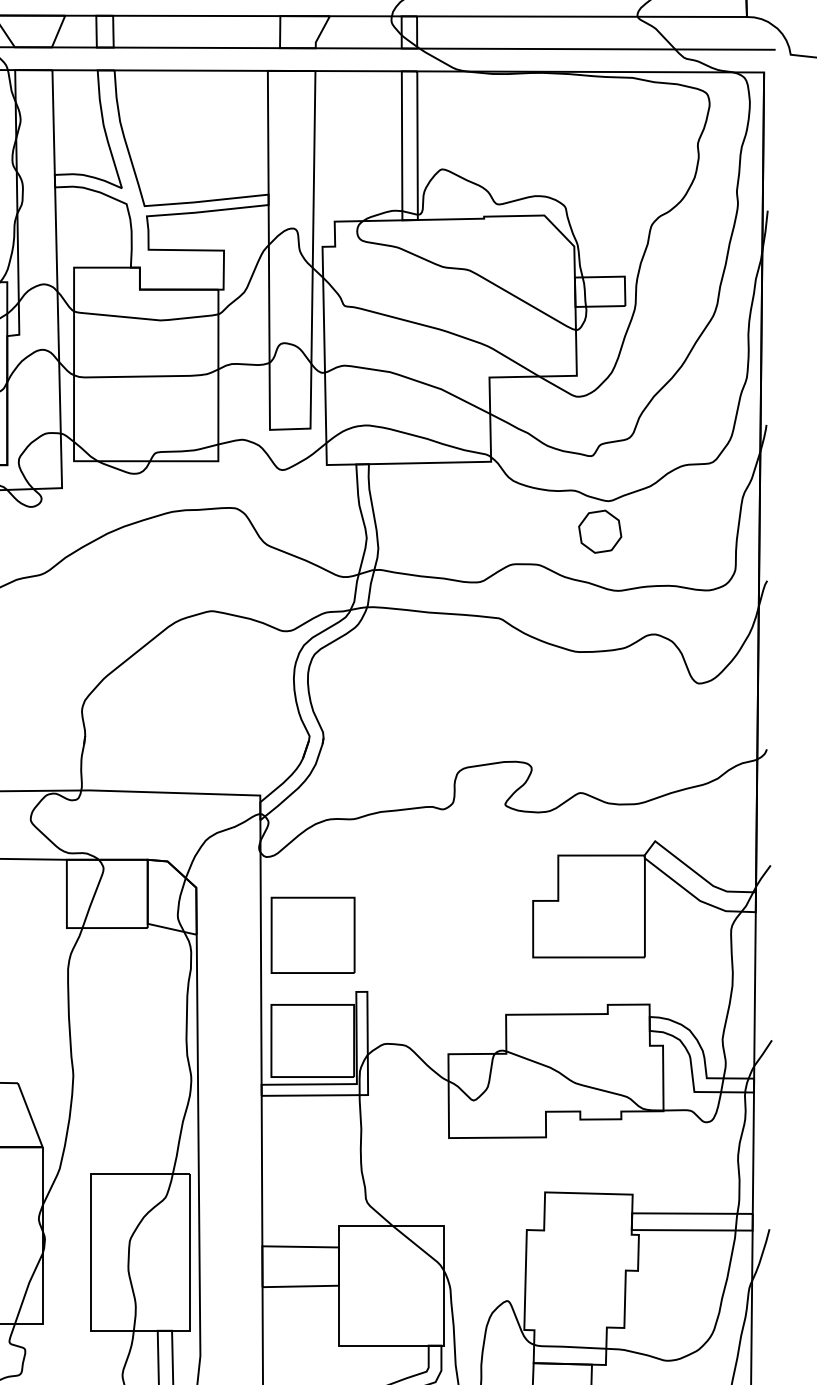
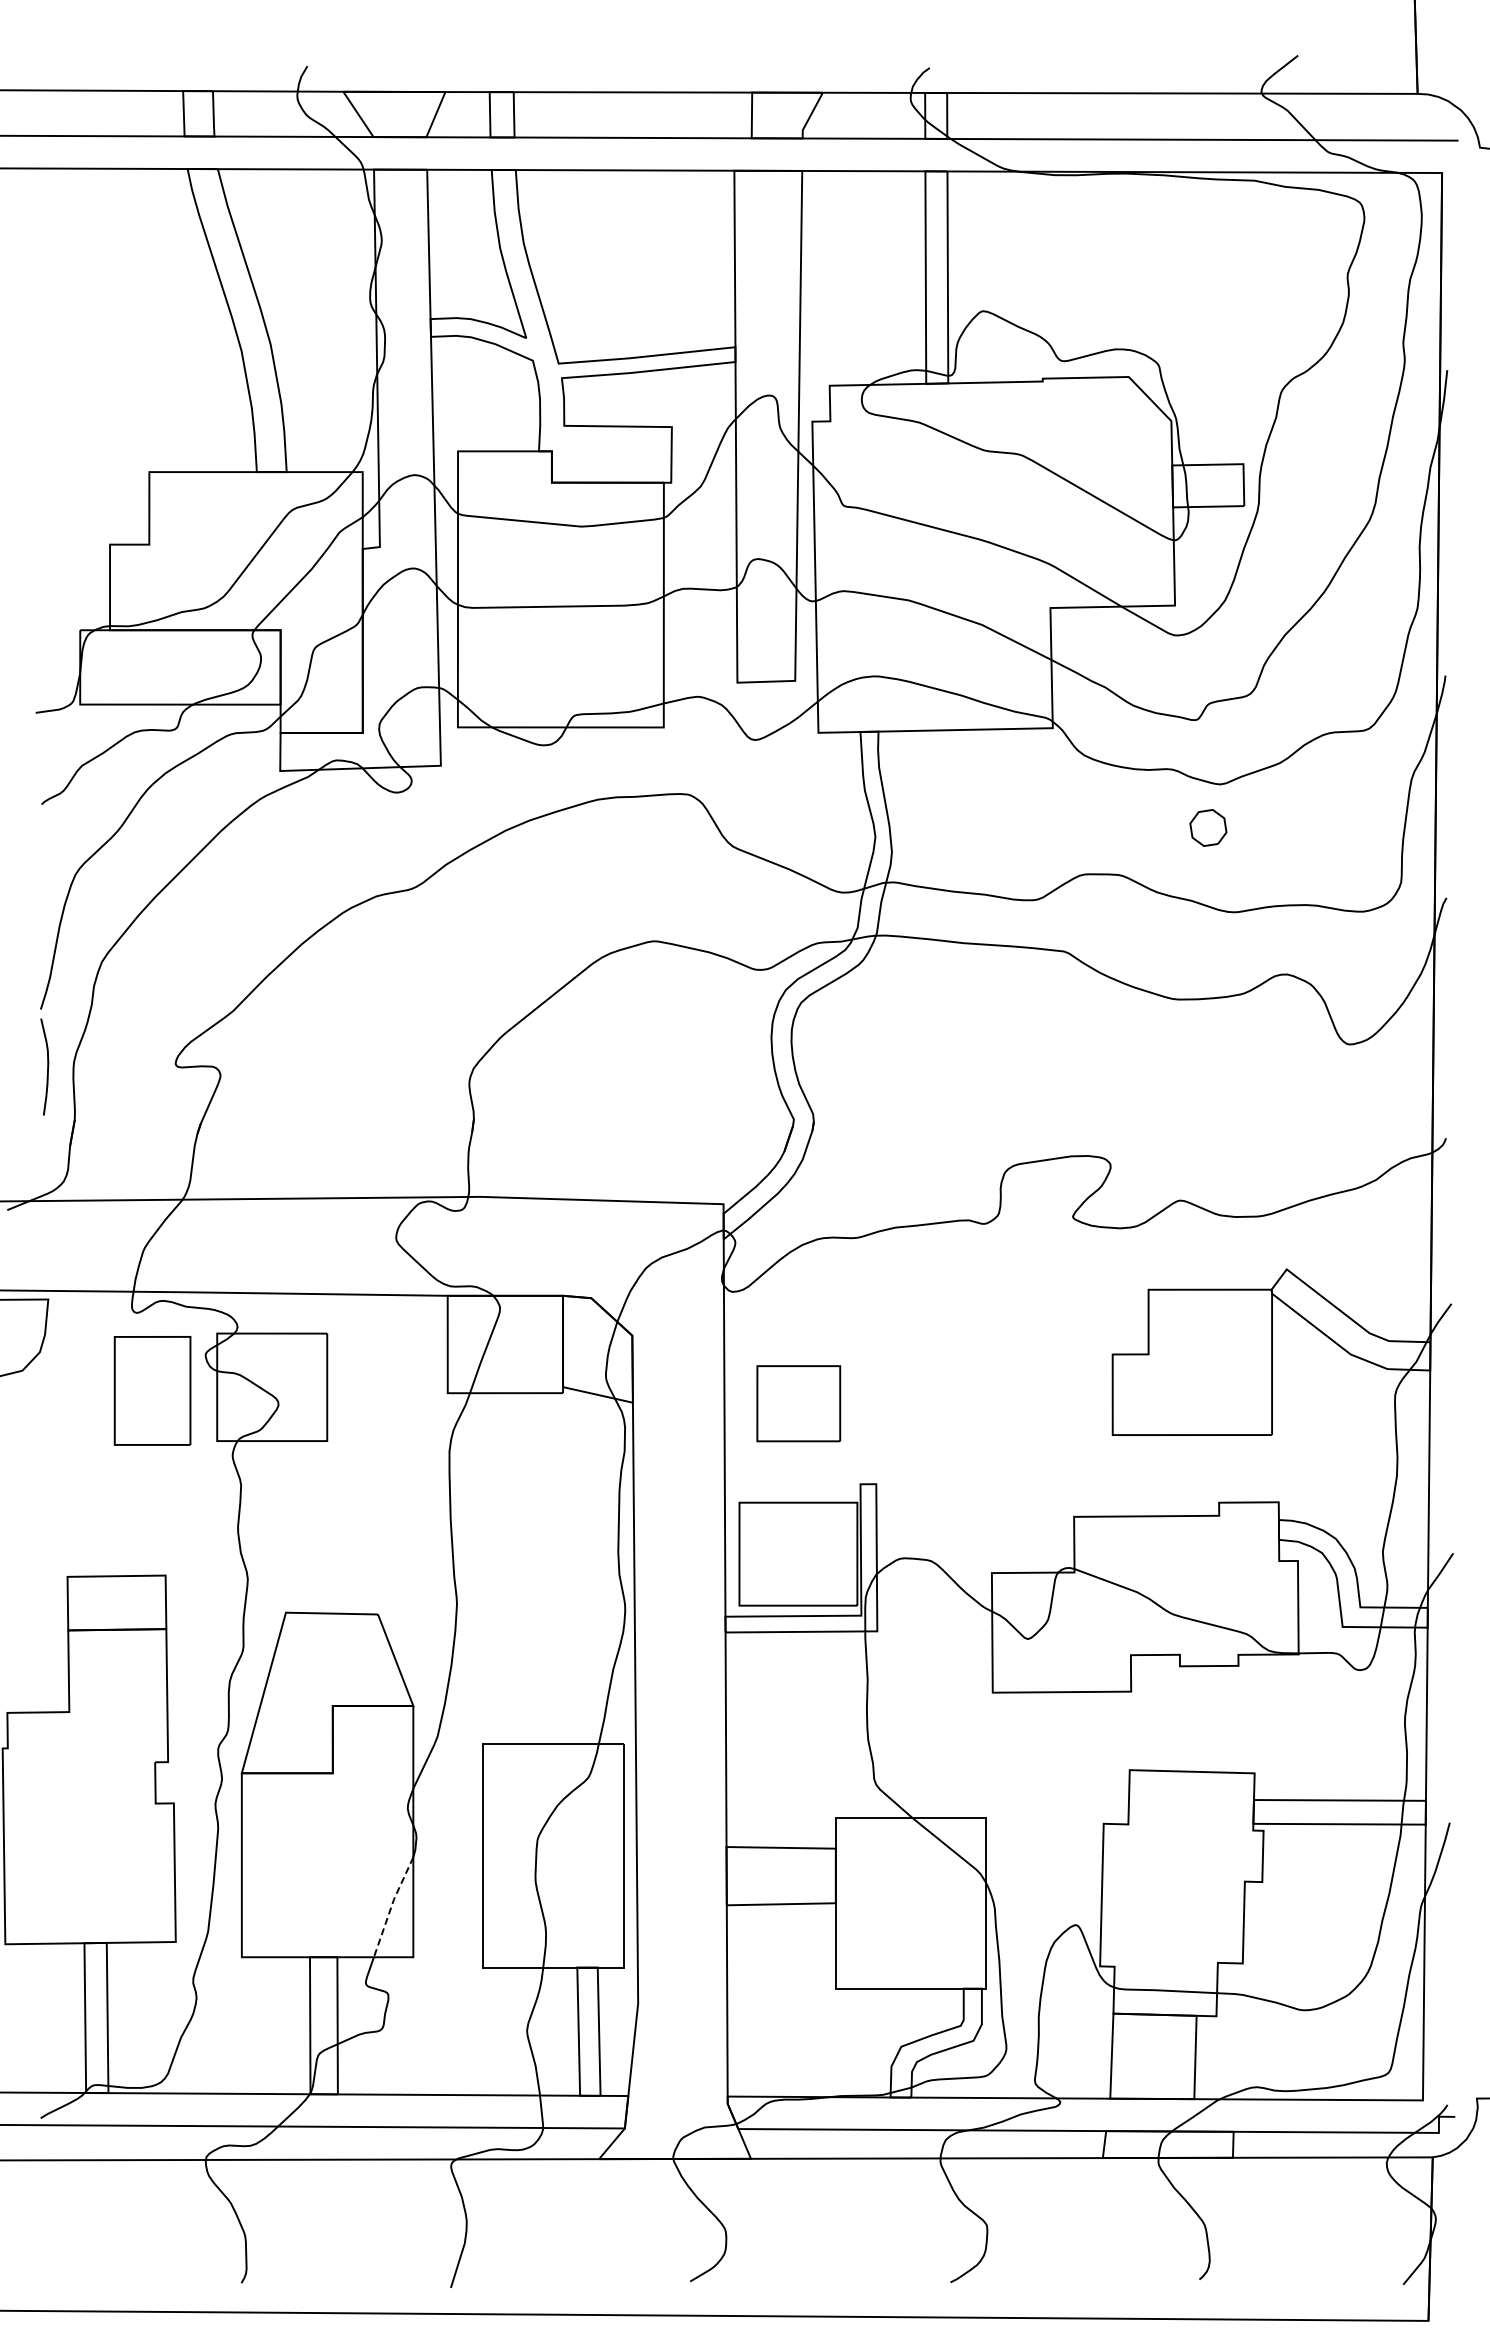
part: (600, 531) -> (1208, 827), size x0.6
part: (312, 935) -> (798, 1403), size x0.7
line: (27, 1288) -> (391, 1906), solid -> dashed

